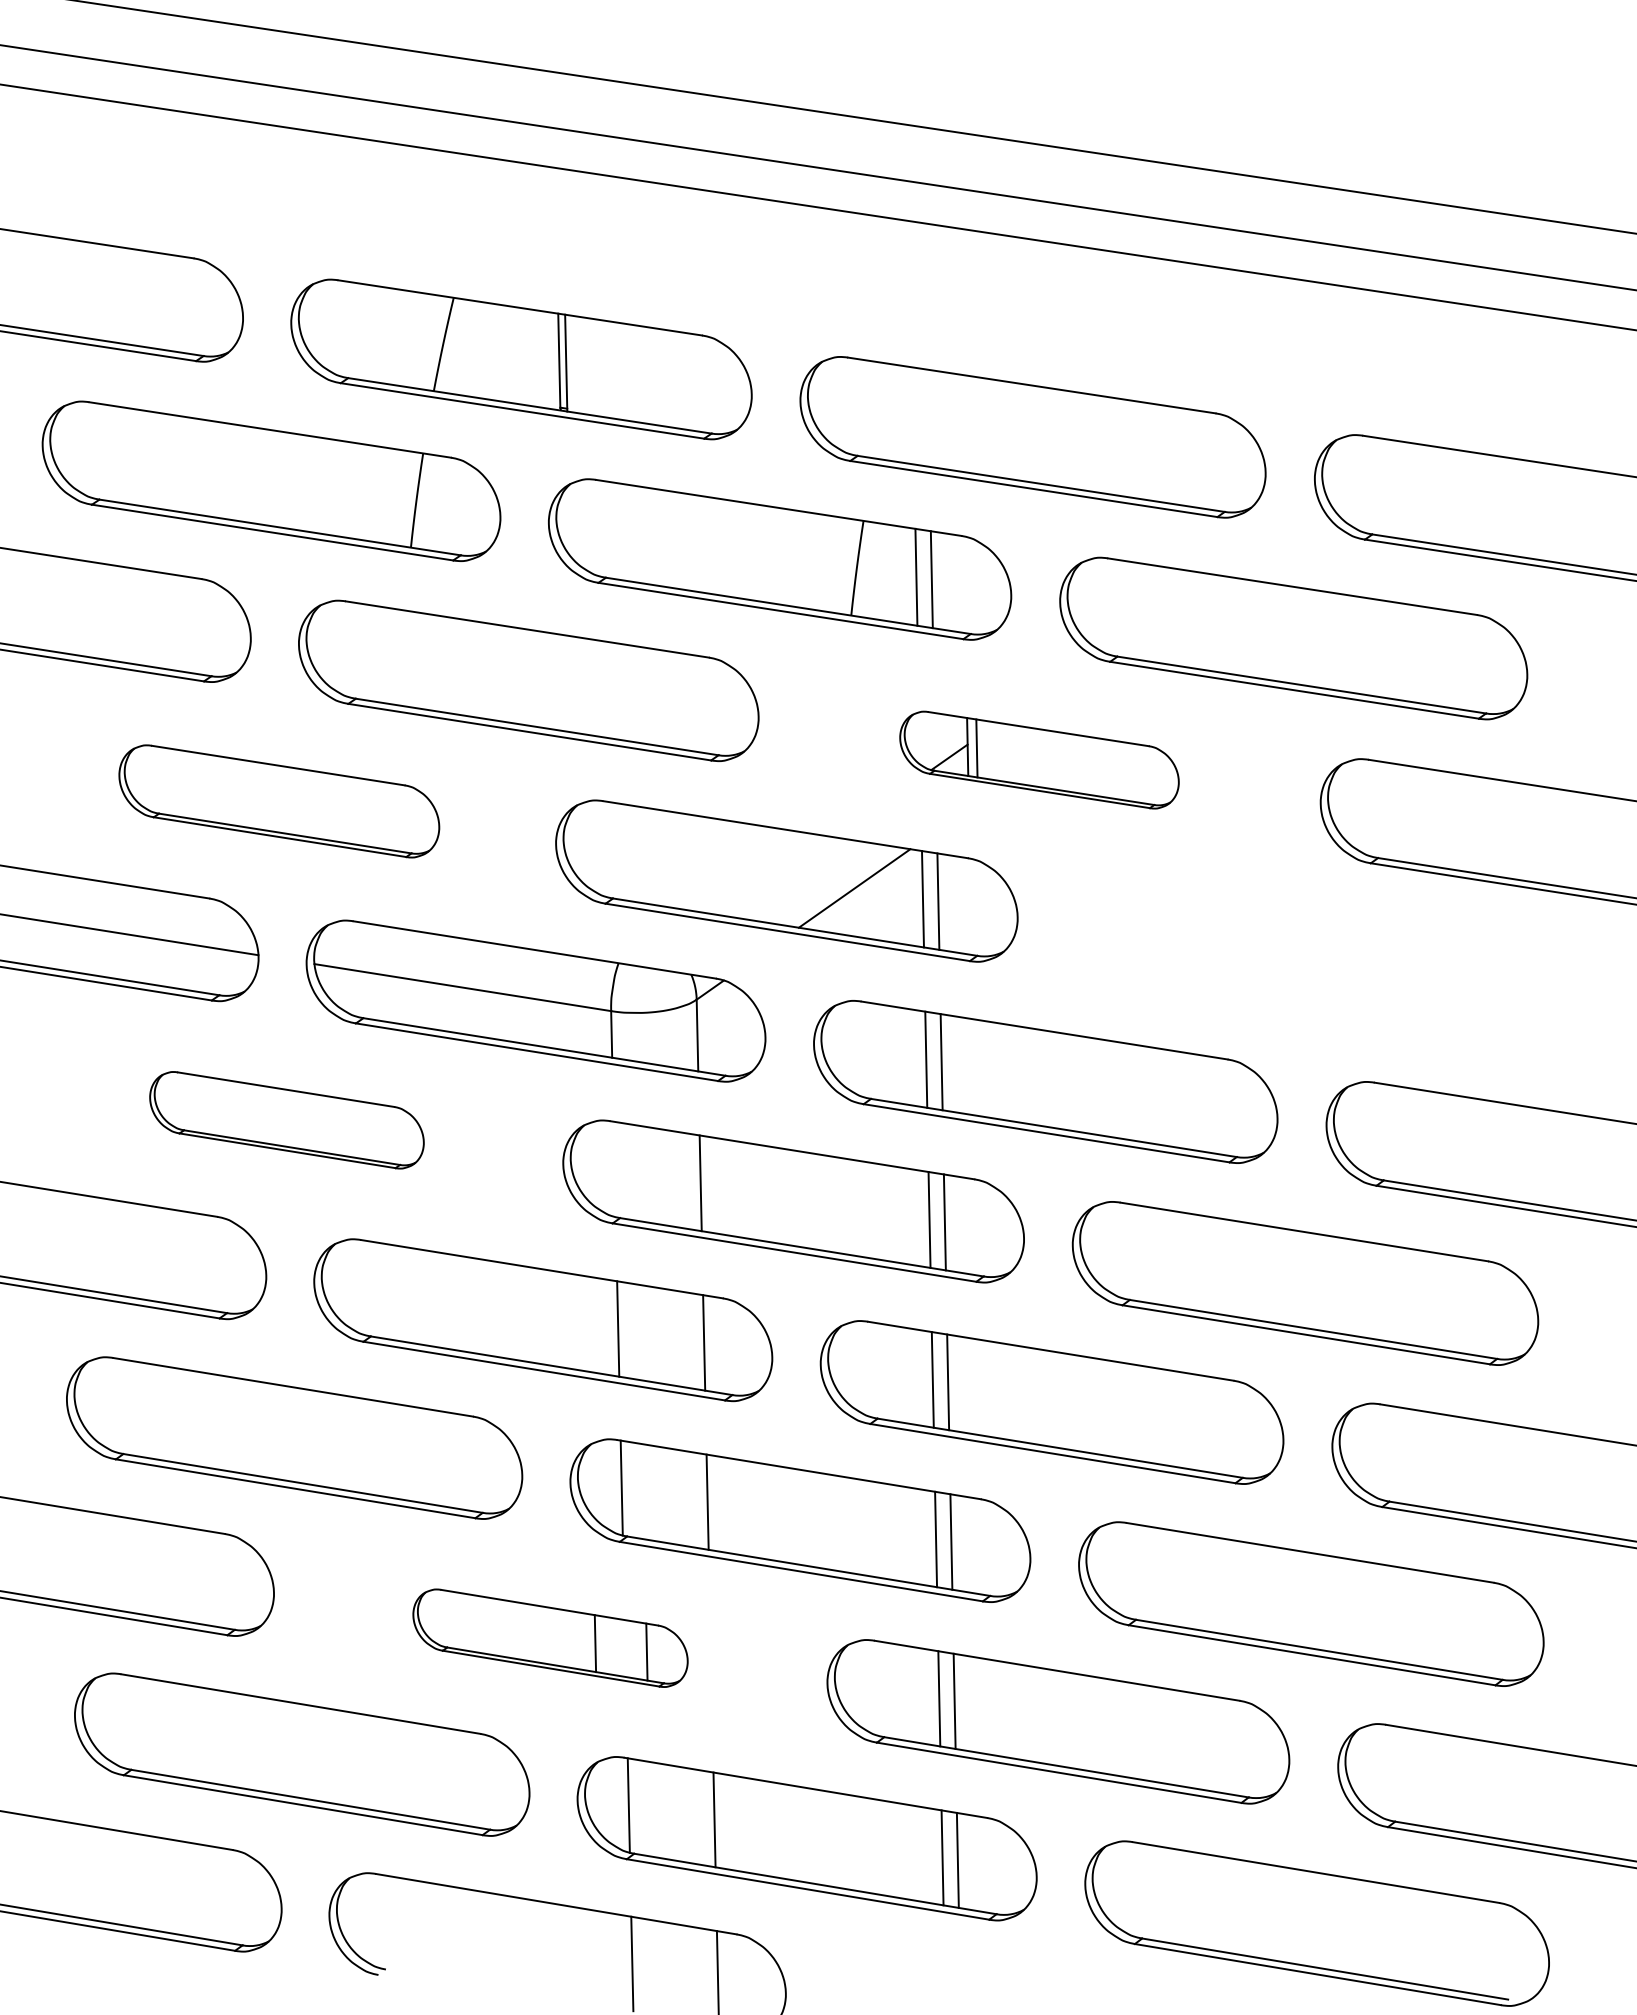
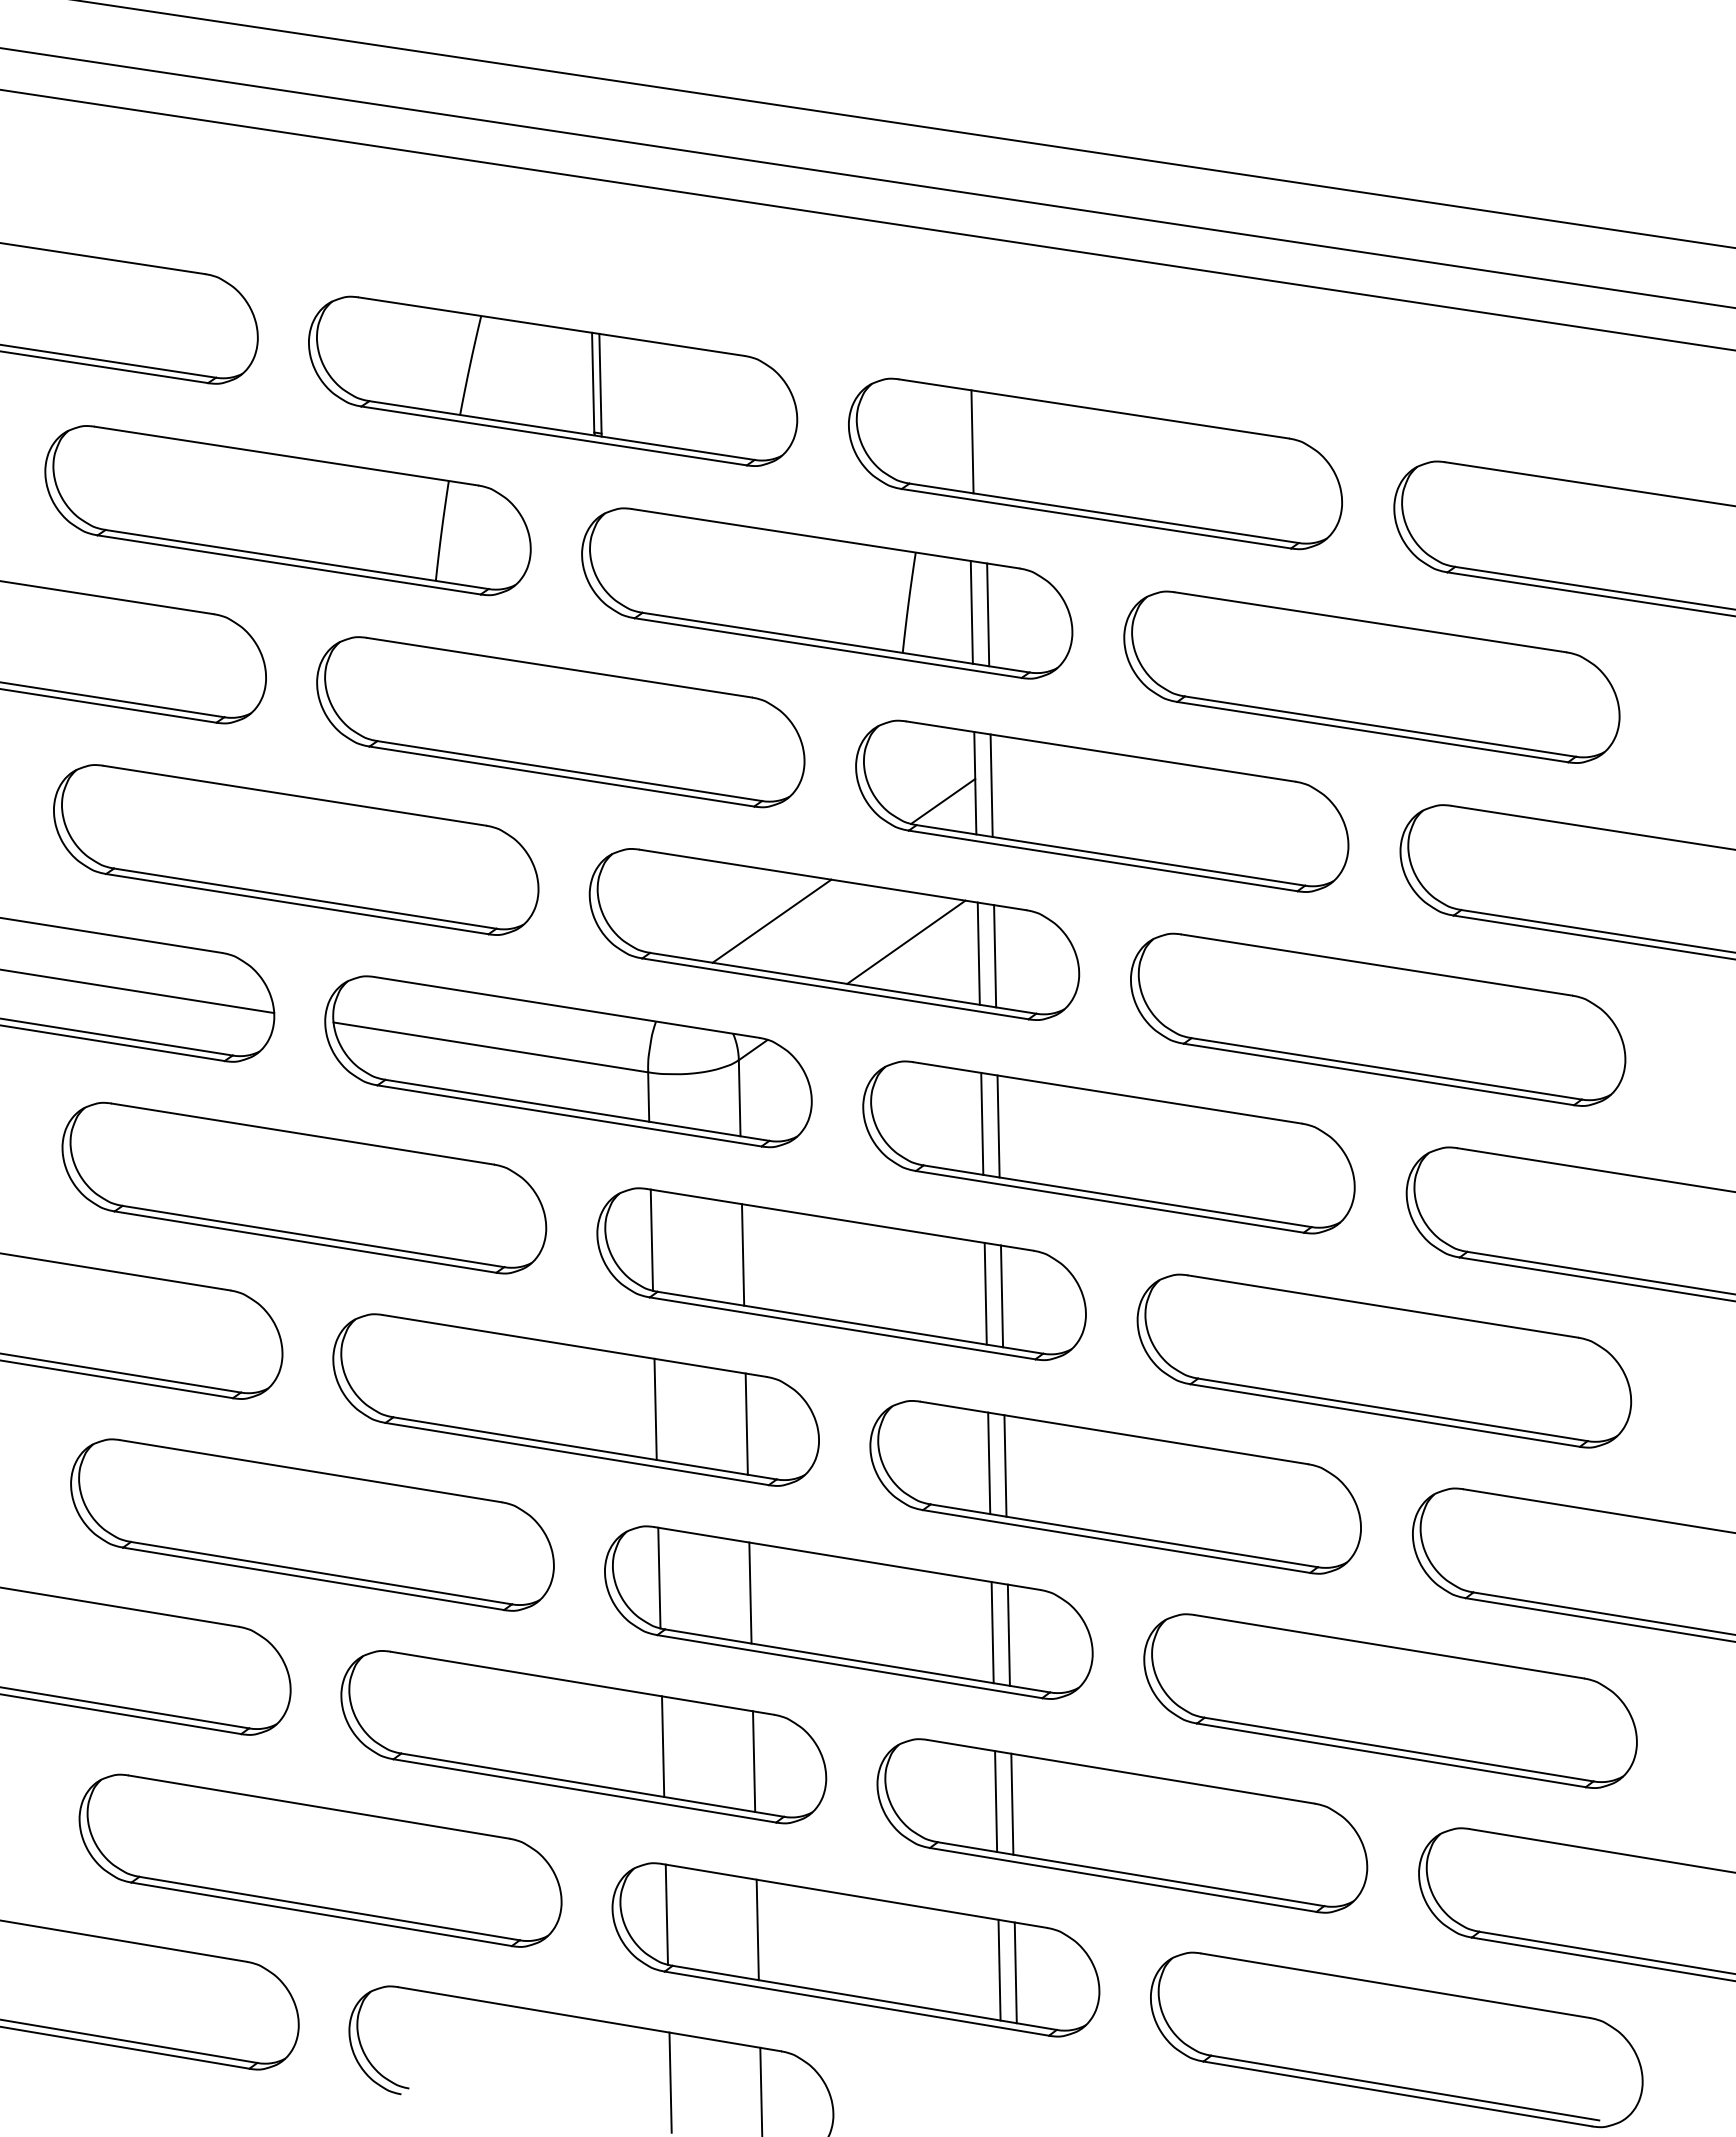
line: (917, 416) -> (972, 441), added
part: (1039, 759) -> (1102, 805), size x1.67
part: (279, 800) -> (296, 849), size x1.43
line: (727, 867) -> (771, 920), added
part: (1299, 961) -> (1378, 1019), added
part: (287, 1119) -> (304, 1187), size x1.67
line: (614, 1168) -> (651, 1239), added
part: (550, 1638) -> (583, 1737), size x1.67

